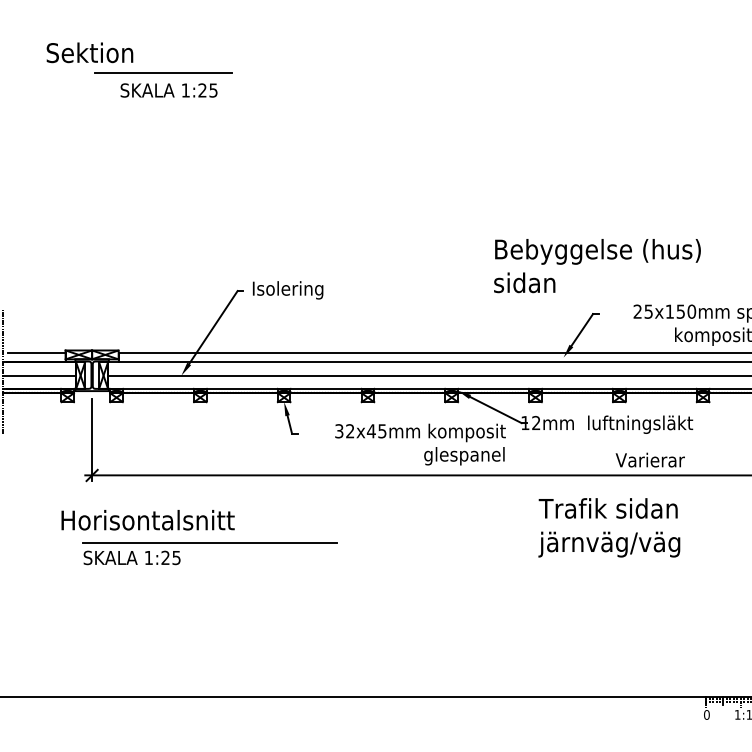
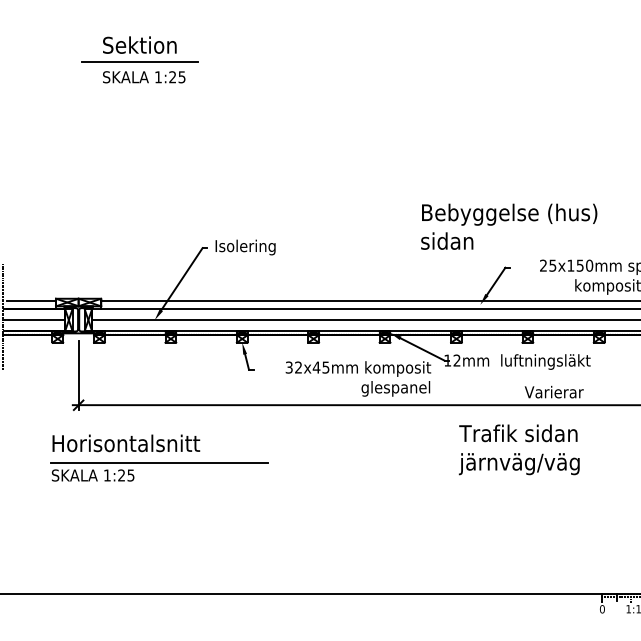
text: (89, 52) -> (139, 44), moved
part: (209, 543) -> (159, 463), moved

